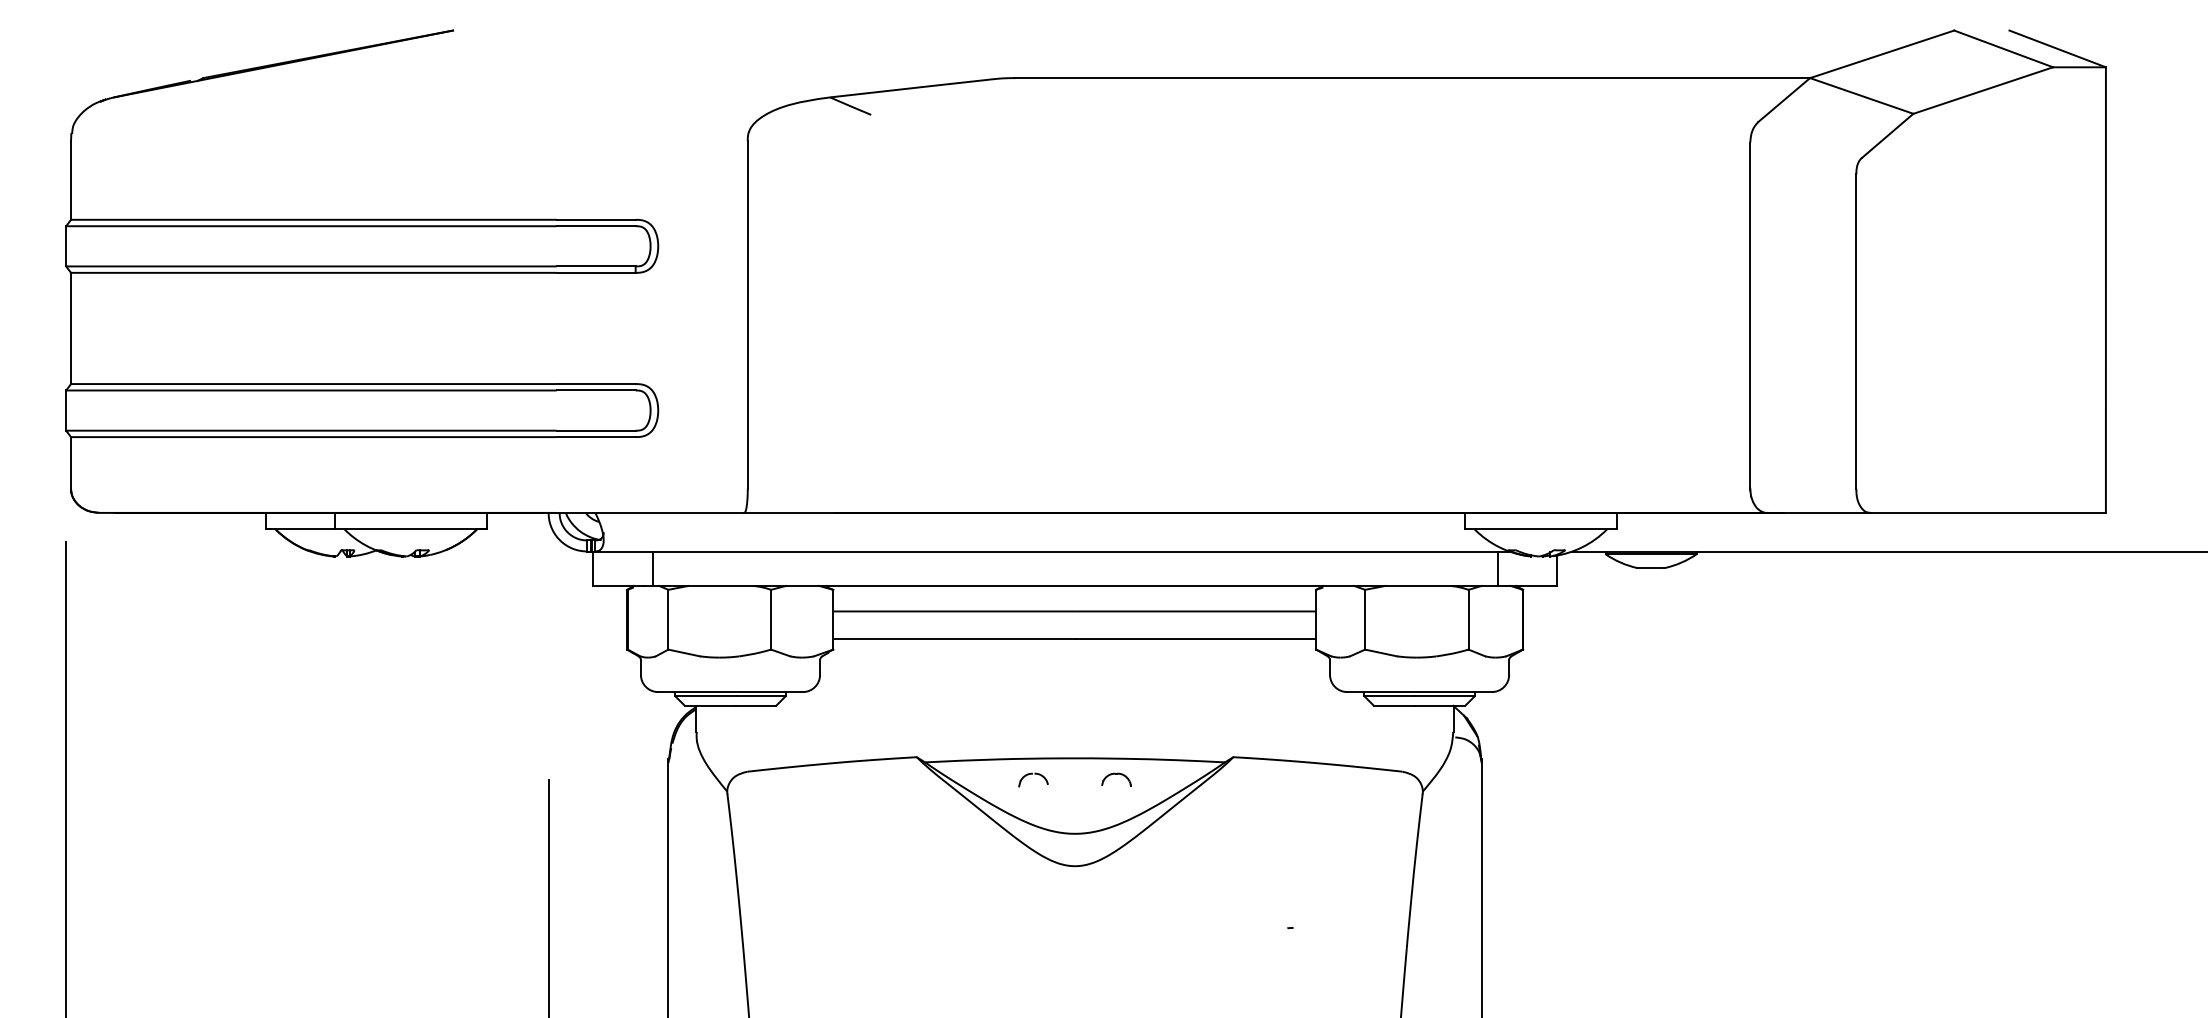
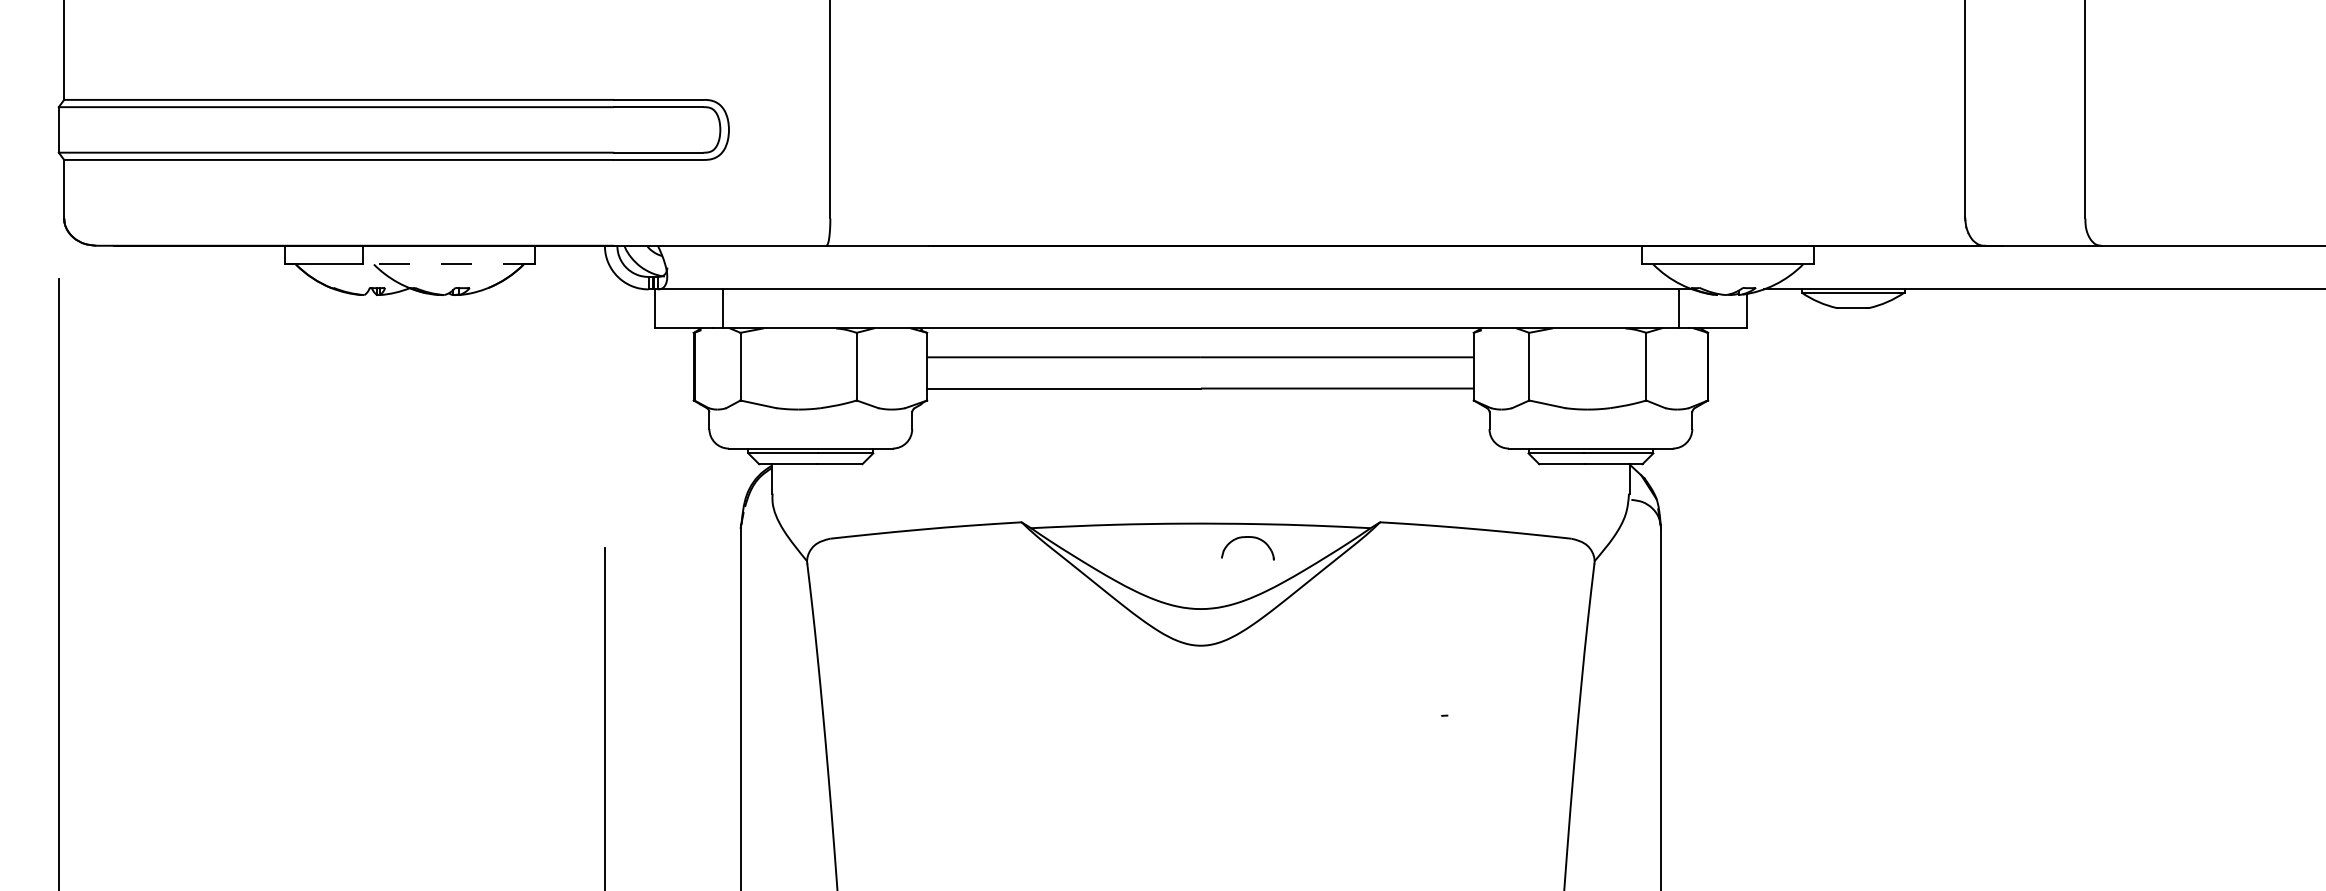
line: (410, 529) -> (448, 264), solid -> dashed
part: (1033, 779) -> (1153, 547), removed
part: (1116, 779) -> (1247, 547), size x1.6

